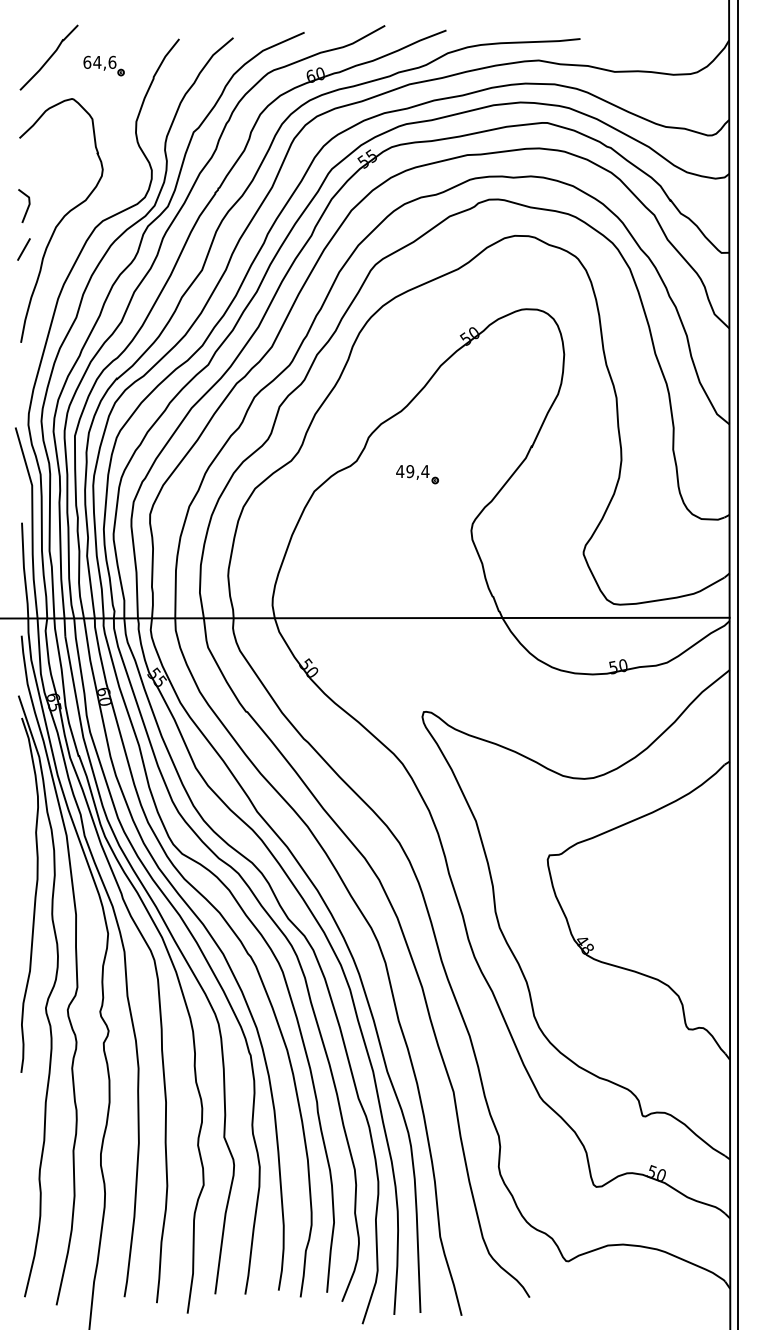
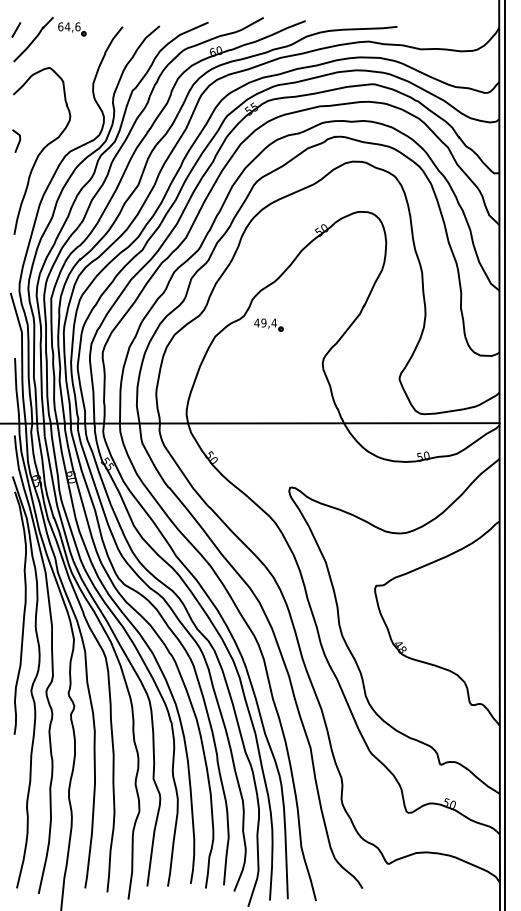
part: (104, 66) -> (72, 29), moved
line: (24, 248) -> (16, 29), moved
part: (417, 473) -> (268, 324), moved

